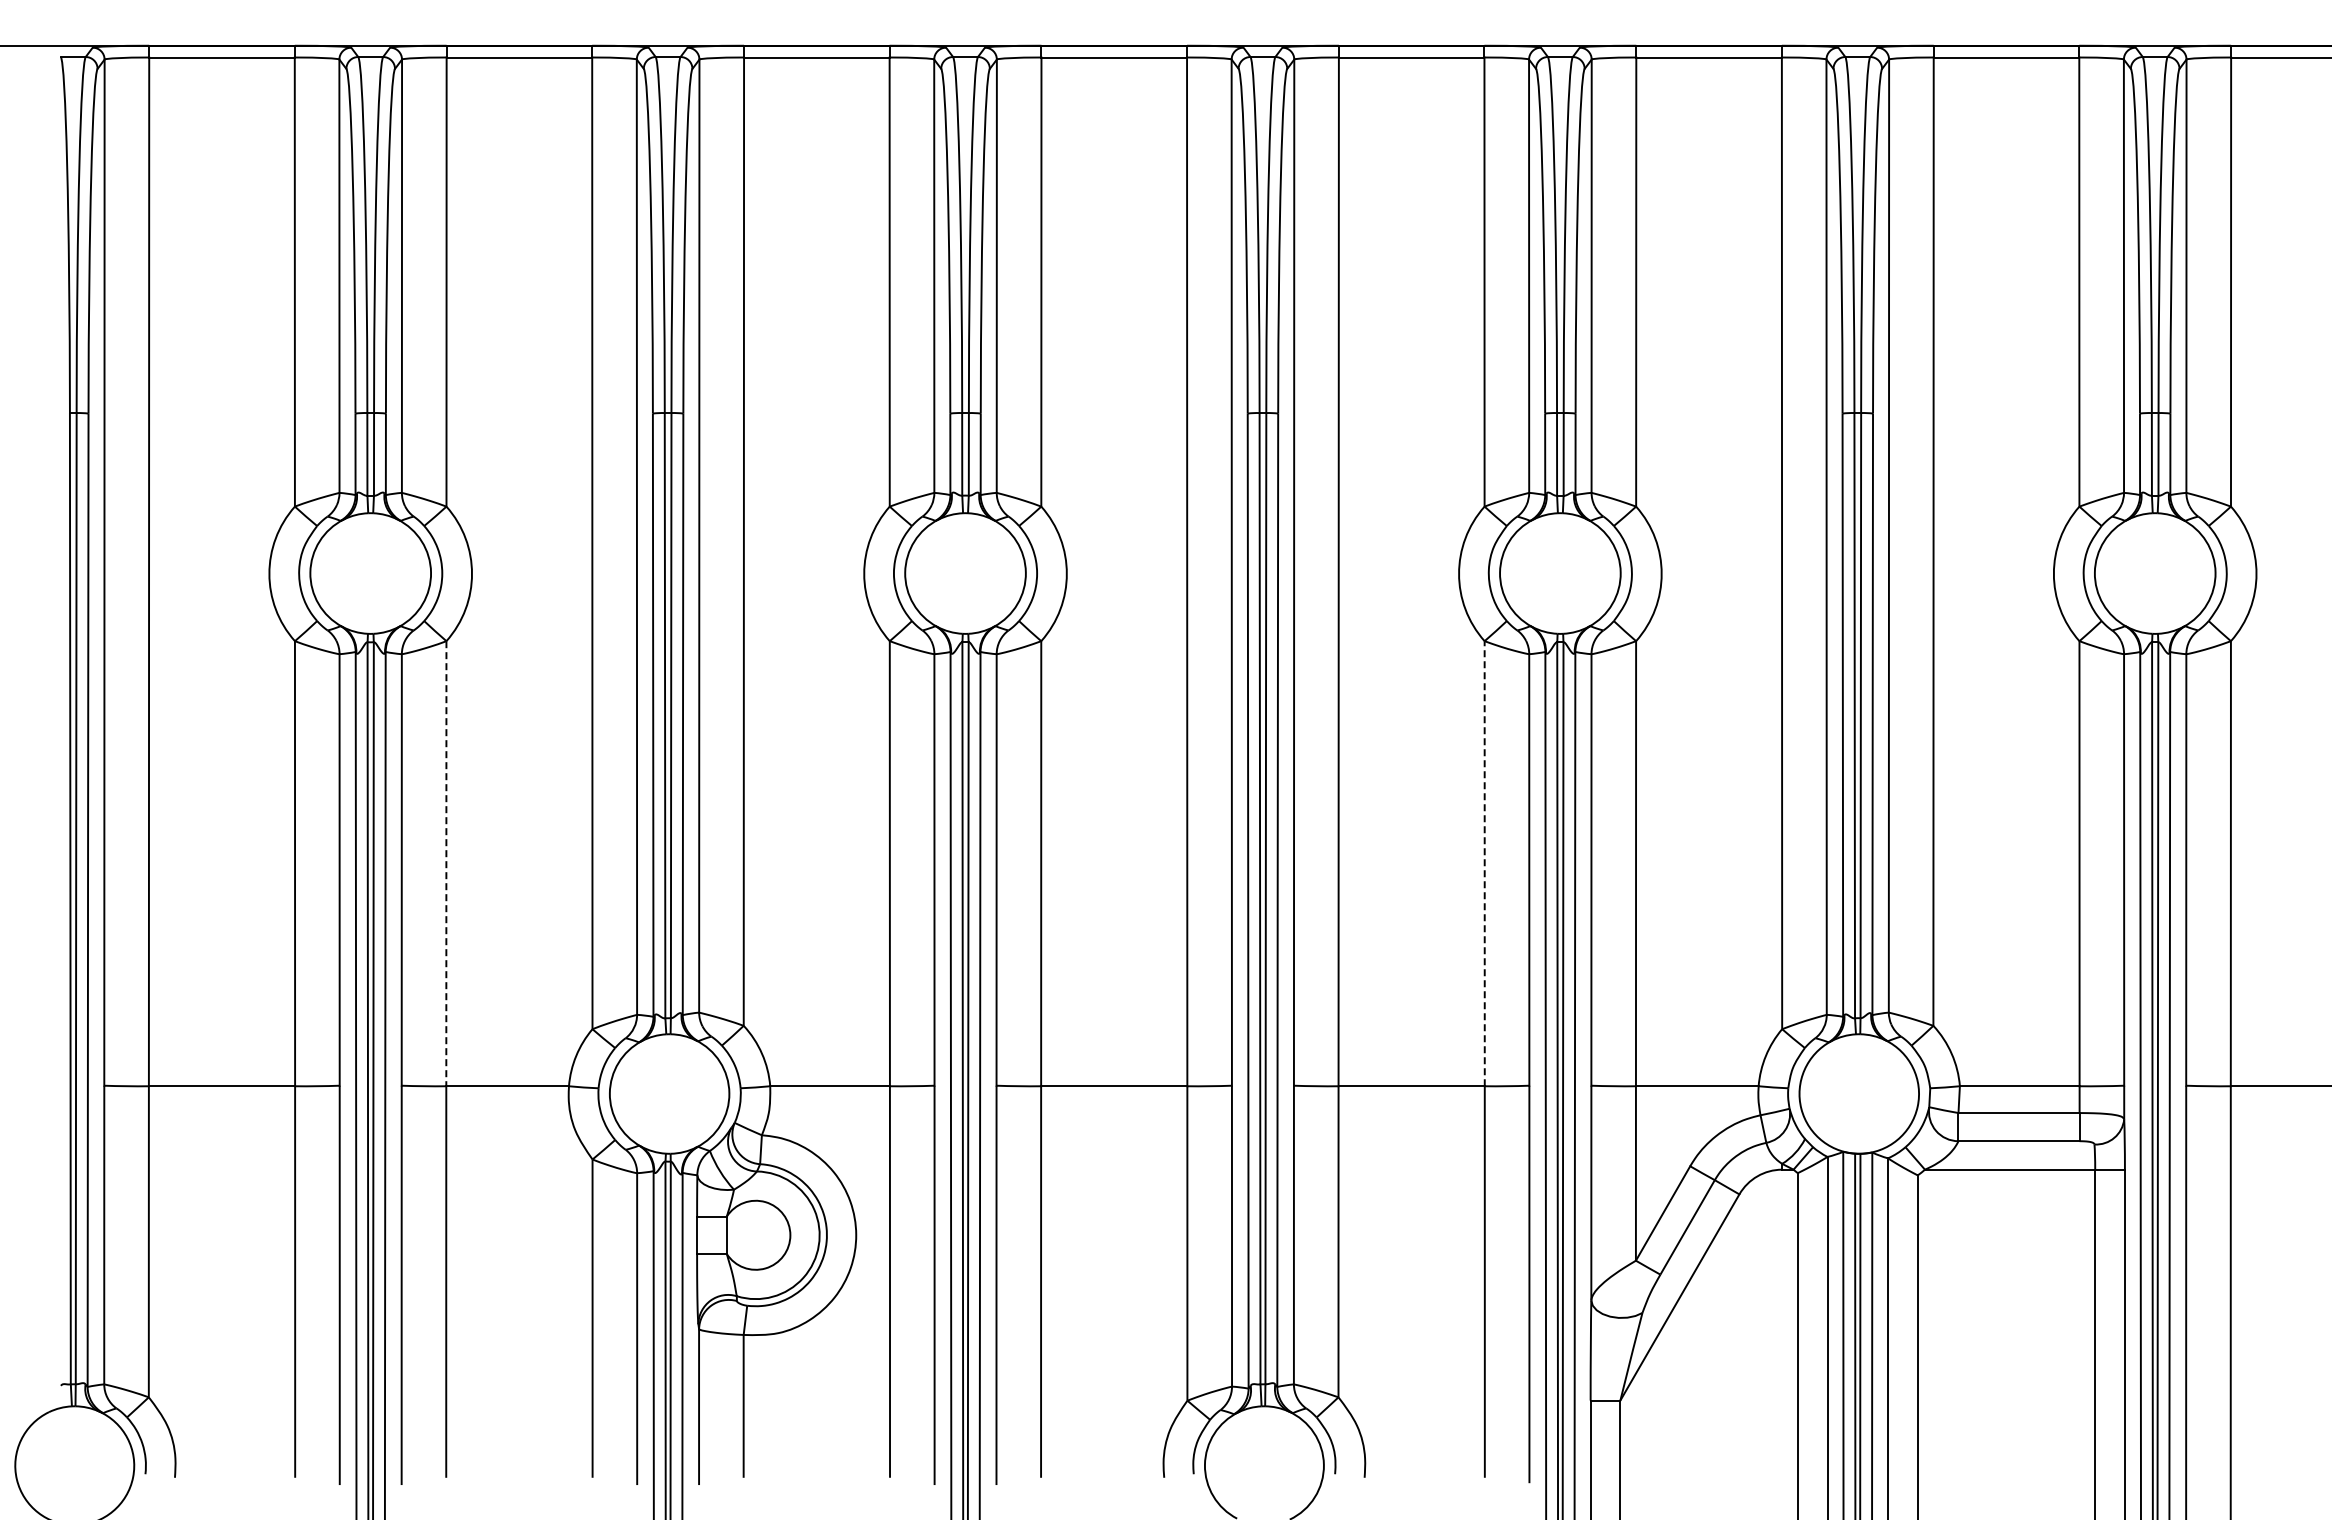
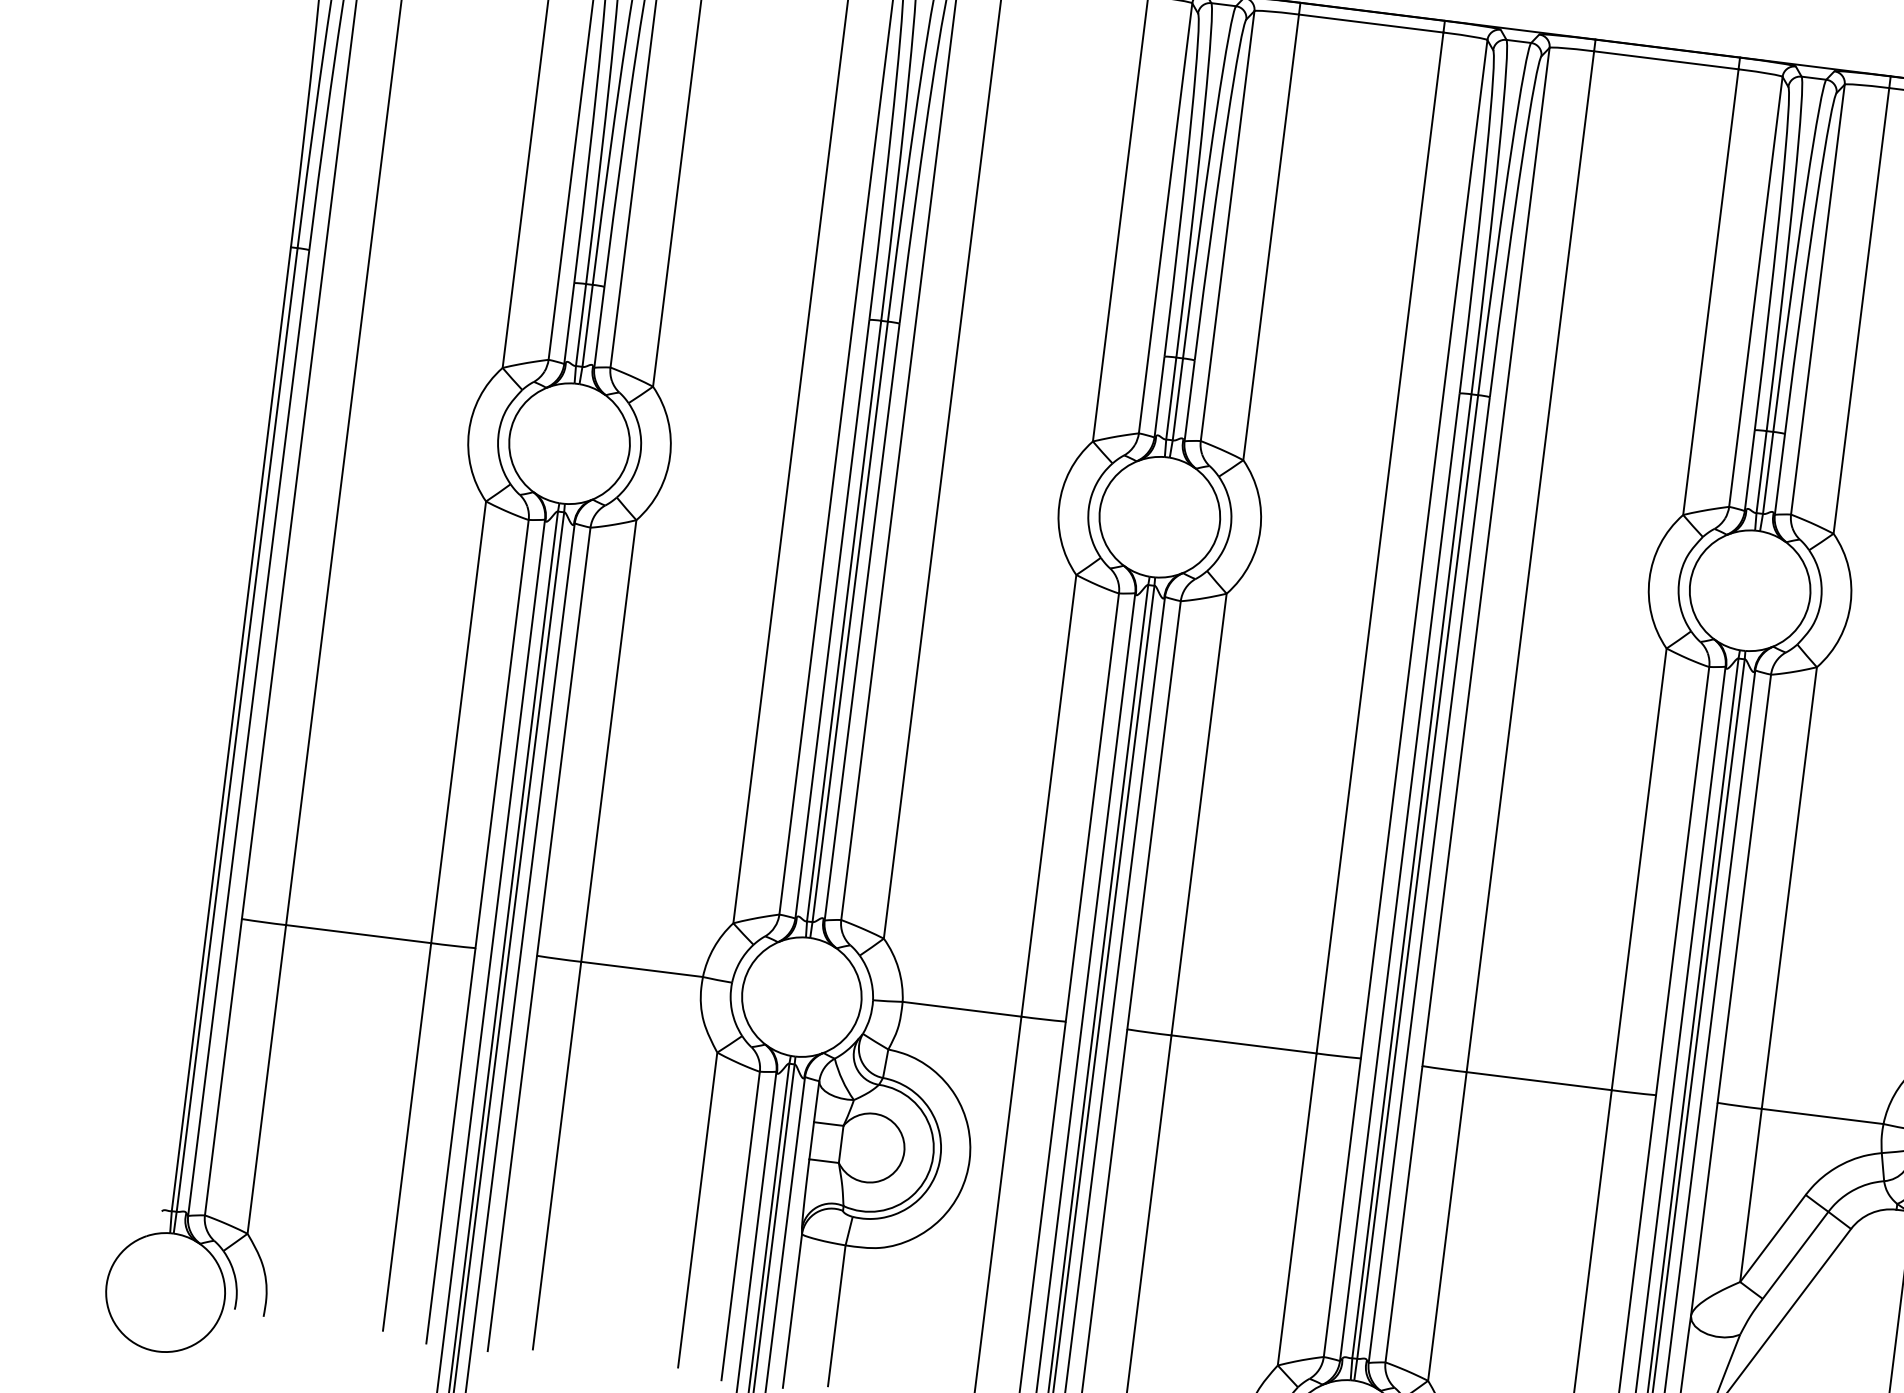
line: (446, 863) -> (608, 740), dashed -> solid
line: (1484, 863) -> (1639, 869), dashed -> solid

